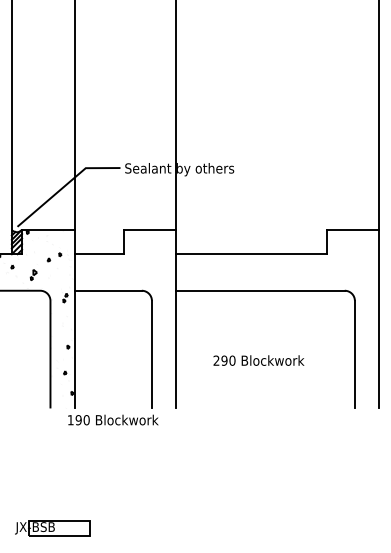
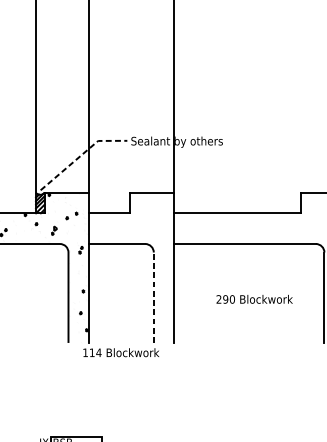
line: (65, 185) -> (81, 155), solid -> dashed
line: (151, 354) -> (153, 297), solid -> dashed
text: (258, 360) -> (254, 299), moved
text: (82, 420) -> (95, 353), 190 -> 114

